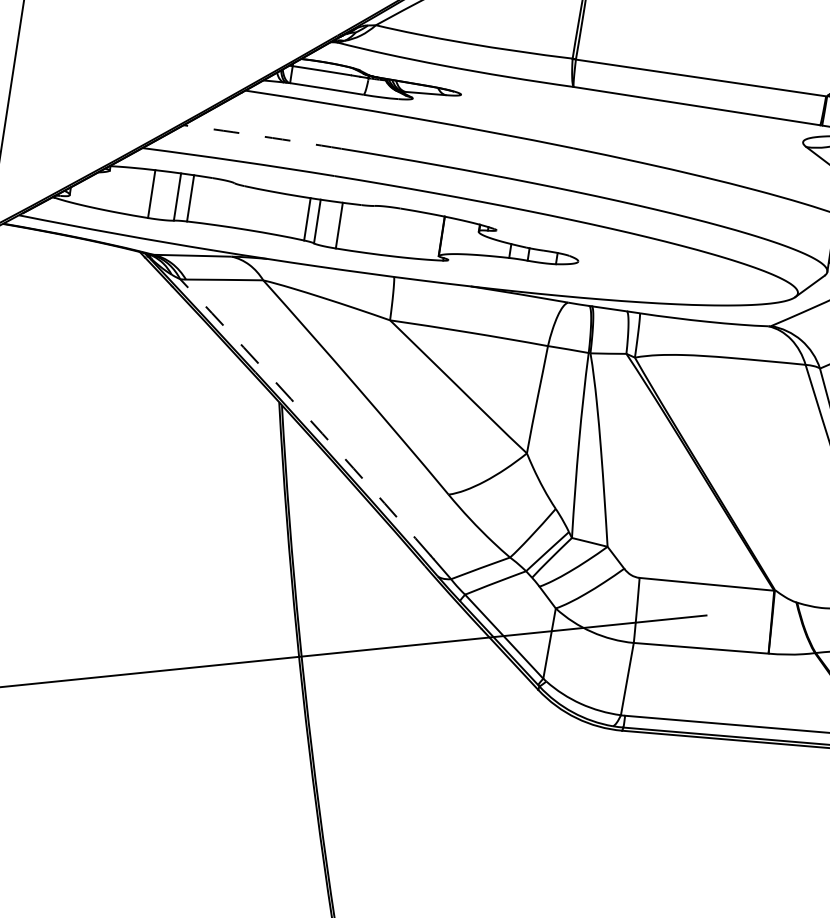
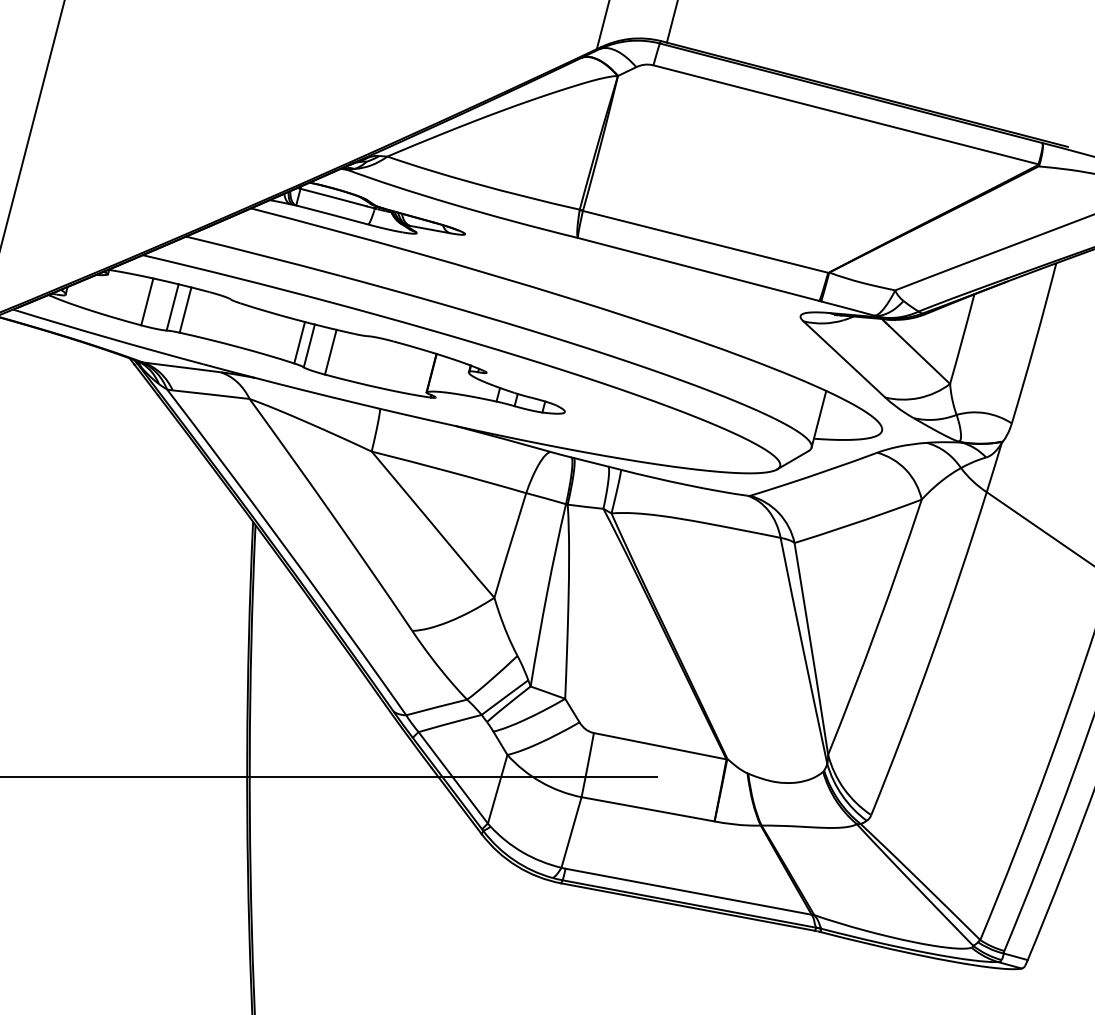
arc: (262, 136) -> (263, 255), dashed -> solid
arc: (307, 416) -> (279, 538), dashed -> solid

